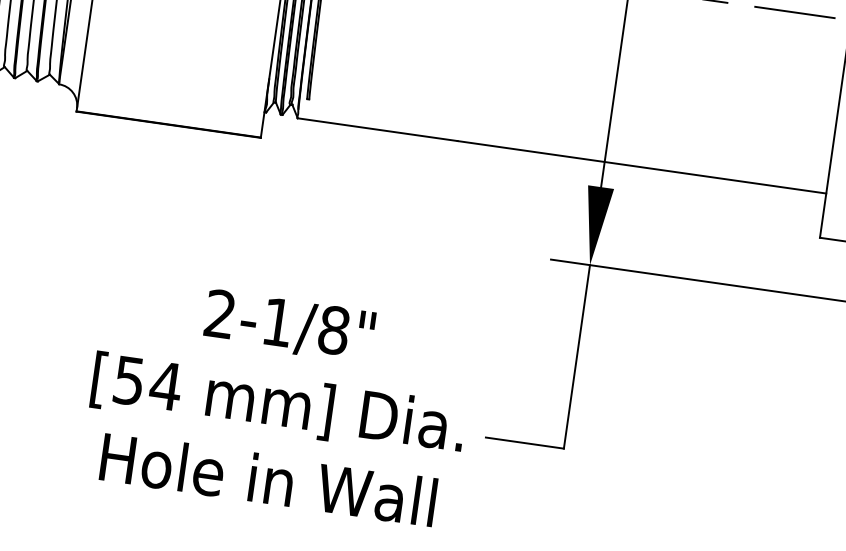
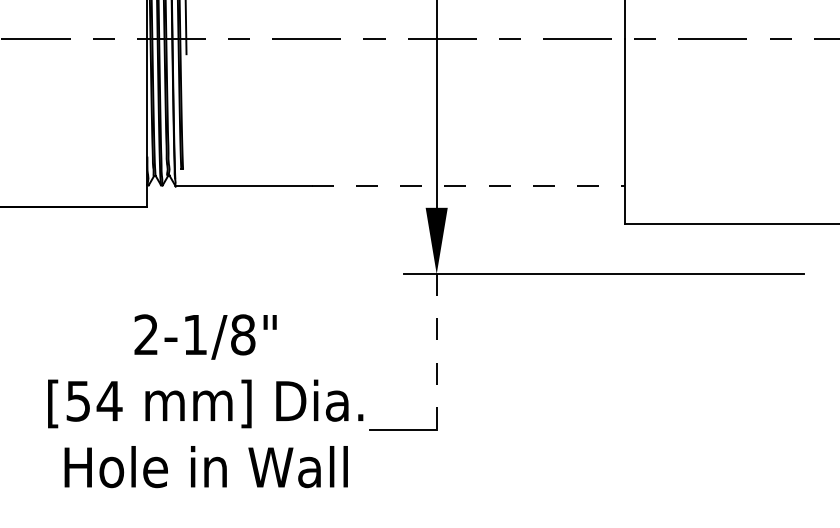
line: (642, 167) -> (468, 186), solid -> dashed
line: (576, 357) -> (436, 352), solid -> dashed
text: (278, 402) -> (205, 401), moved

